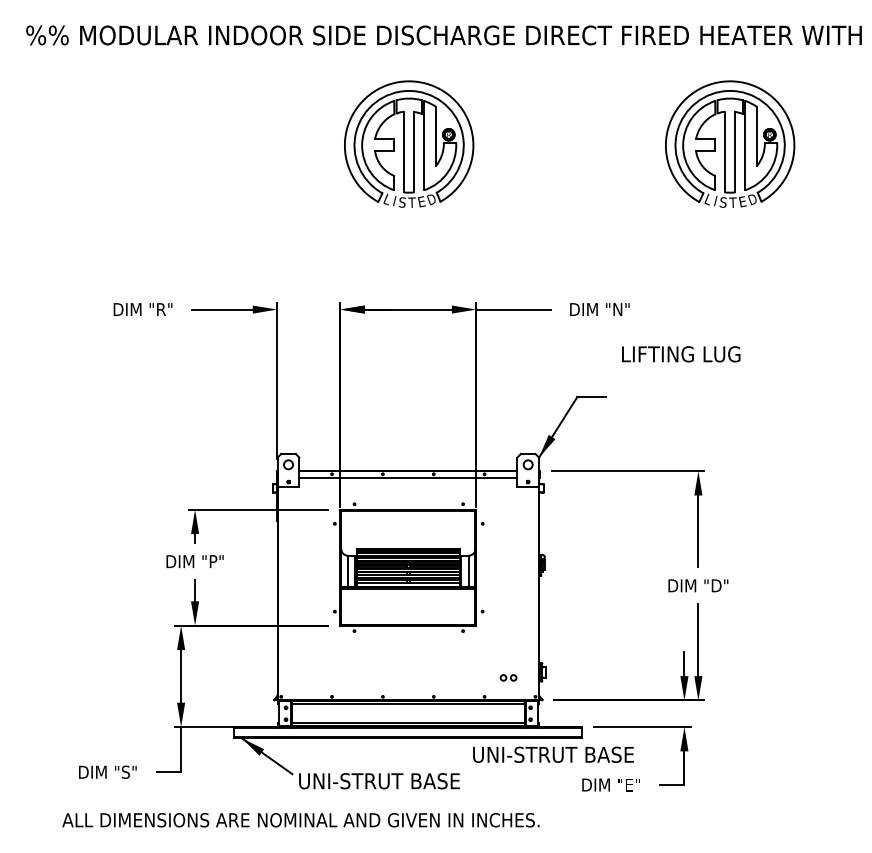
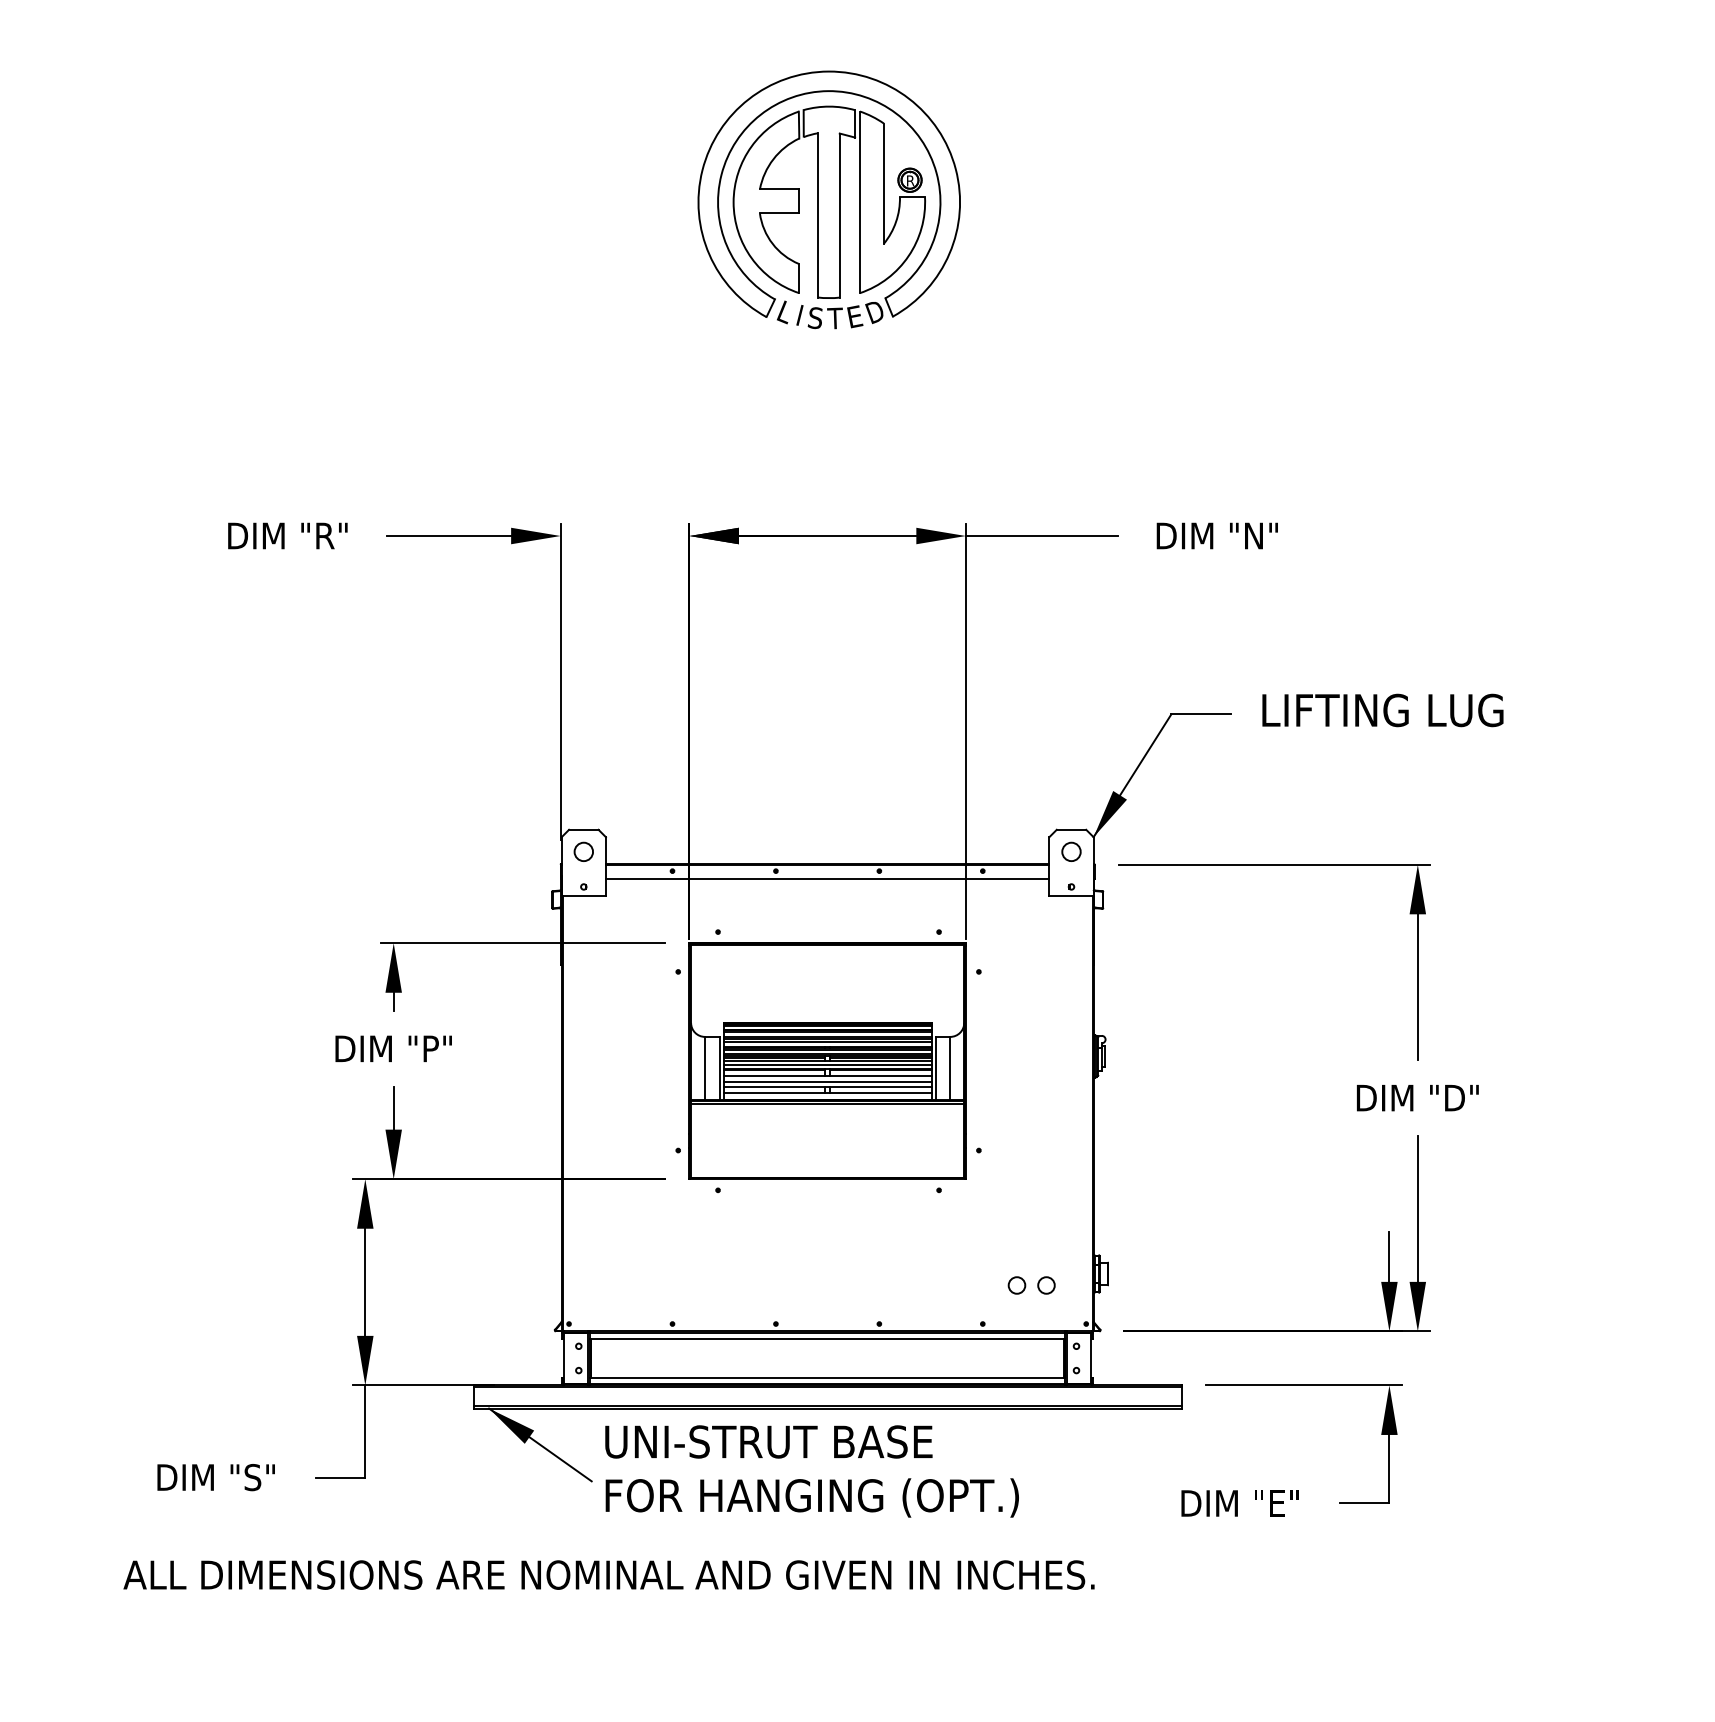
part: (730, 143) -> (1483, 198), removed
text: (681, 354) -> (1383, 710), moved
part: (508, 677) -> (1031, 1284), size x1.43
text: (553, 754) -> (768, 1441), moved
text: (400, 781) -> (811, 1496), UNI-STRUT BASE -> FOR HANGING (OPT.)

